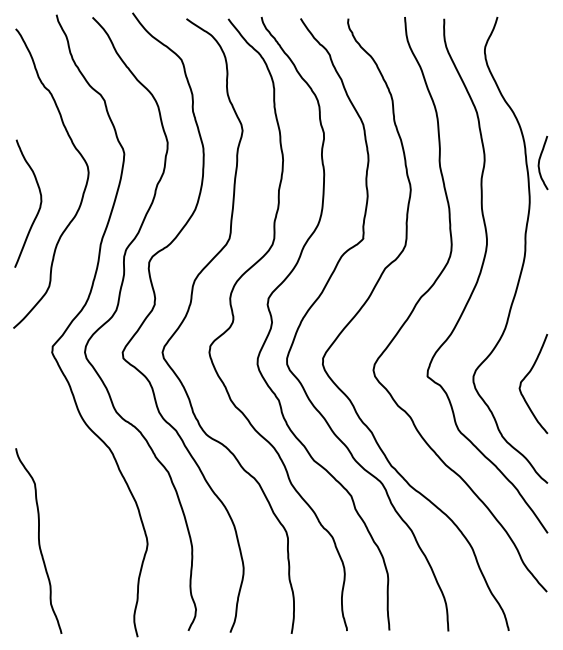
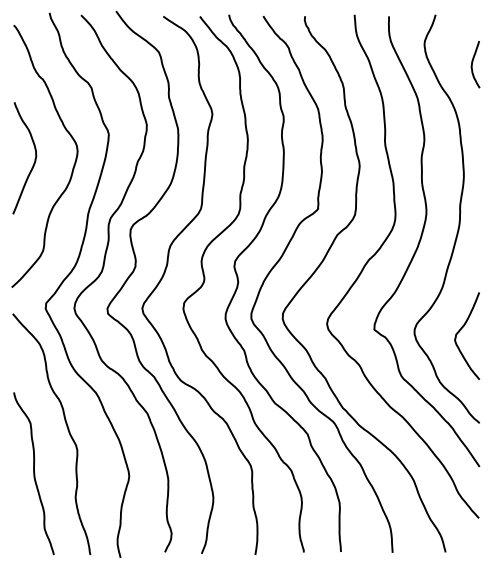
curve: (540, 160) -> (473, 62), moved
curve: (39, 203) -> (34, 158), moved
curve: (75, 488) -> (66, 427), added

